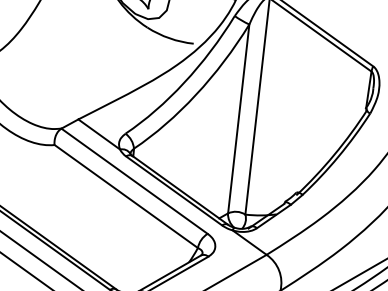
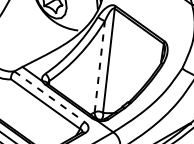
line: (238, 118) -> (99, 66), solid -> dashed
line: (136, 182) -> (50, 97), solid -> dashed

